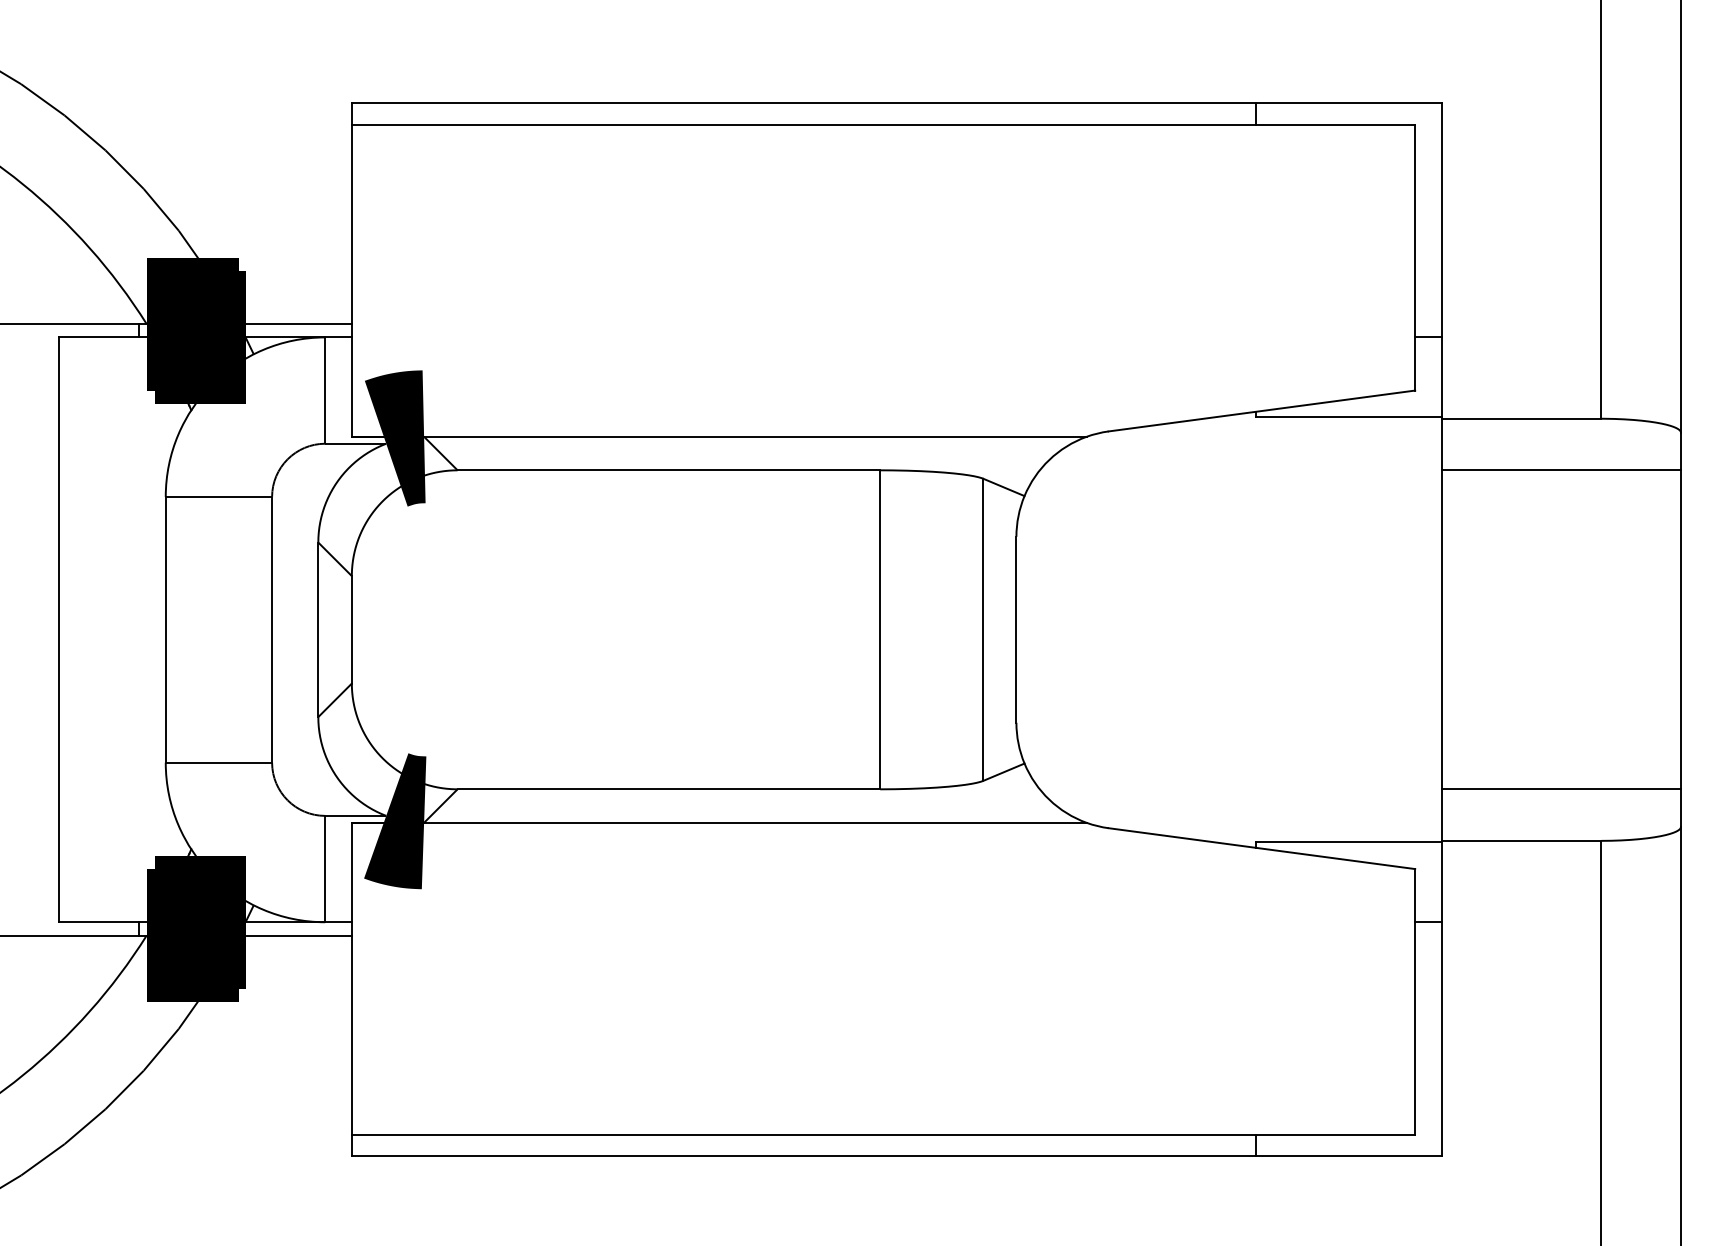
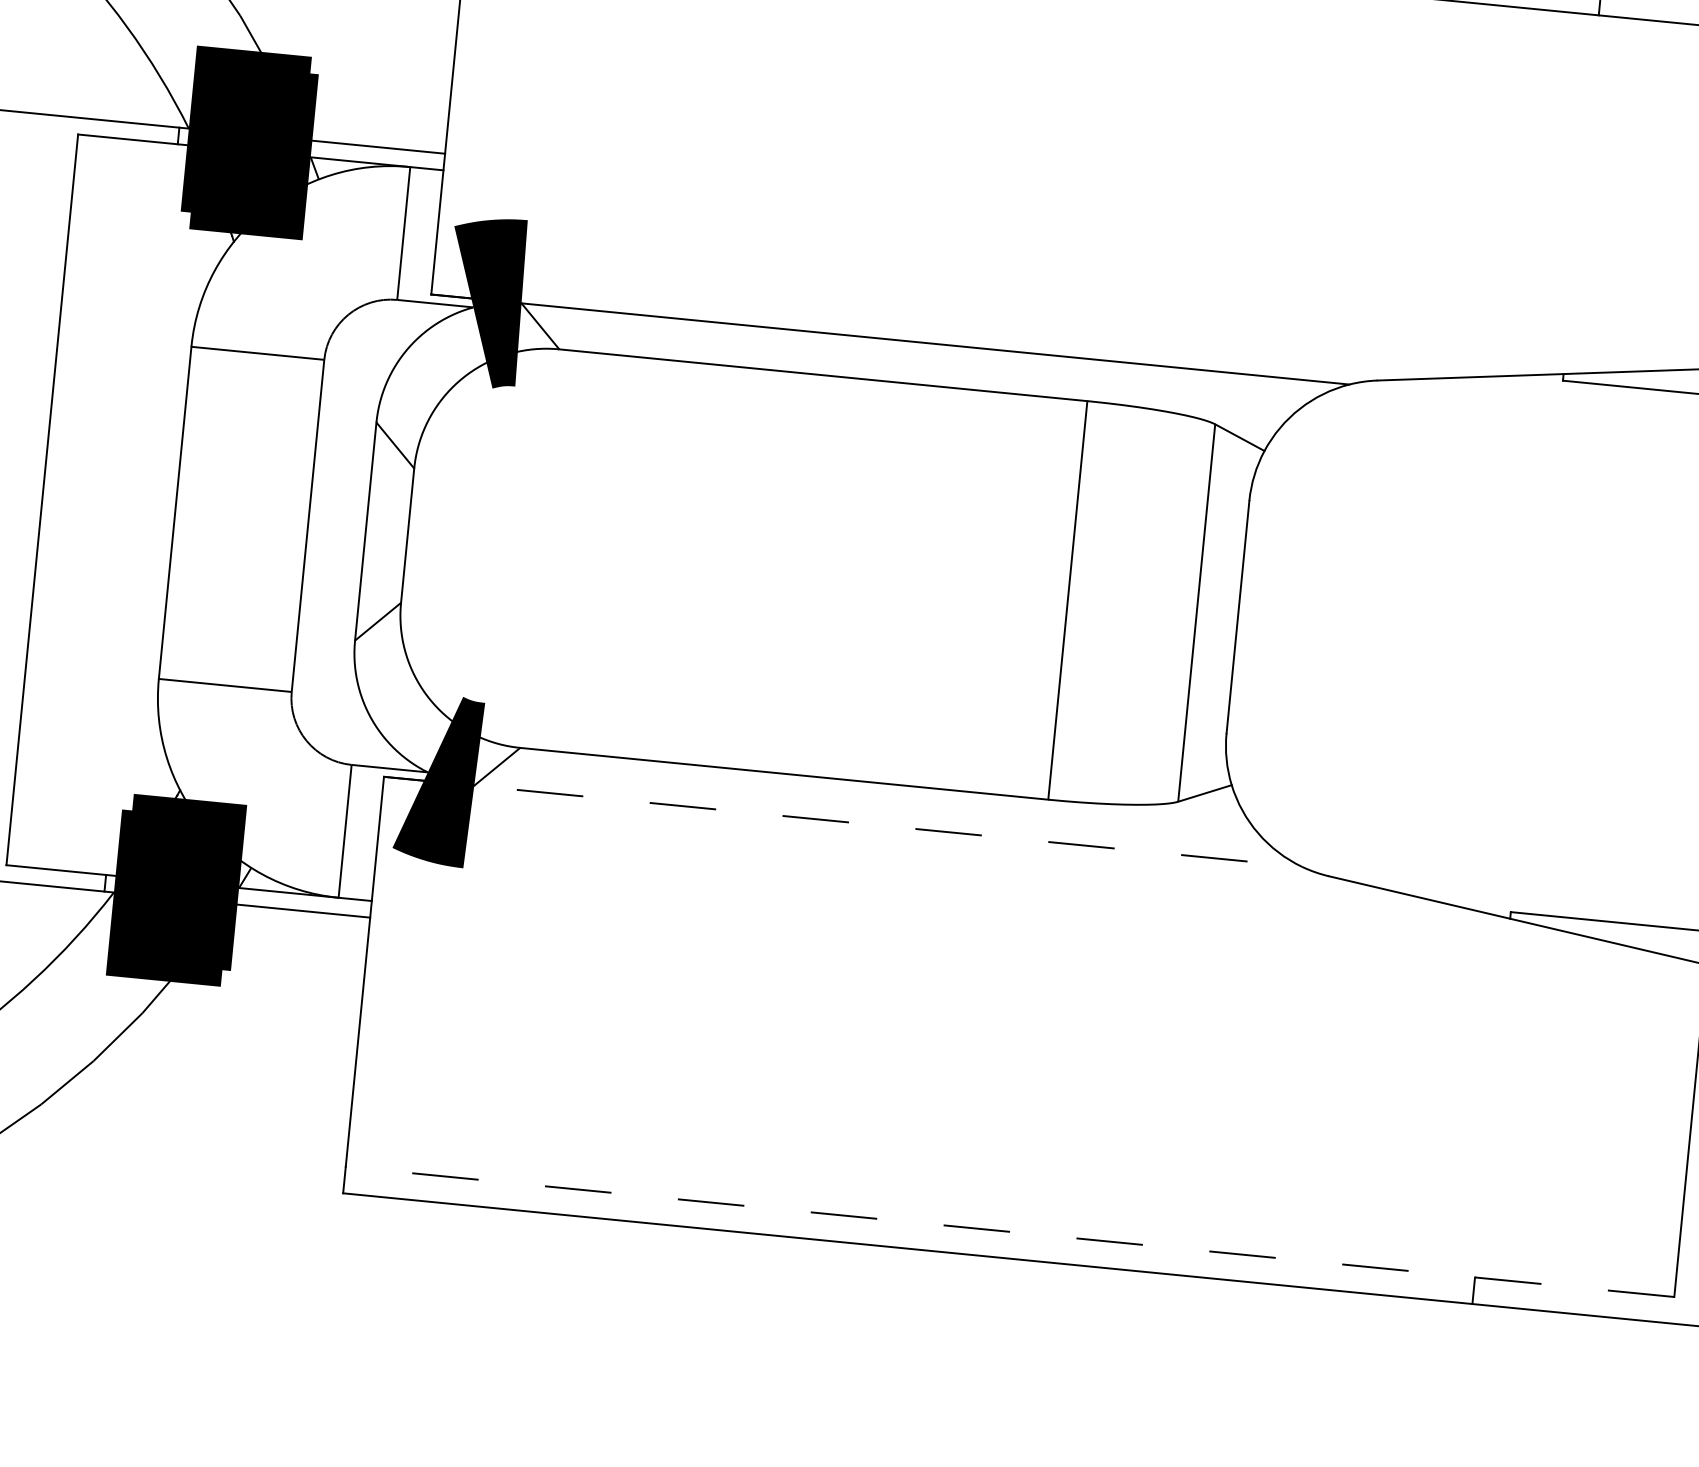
line: (719, 822) -> (843, 821), solid -> dashed
line: (883, 1134) -> (1010, 1231), solid -> dashed

